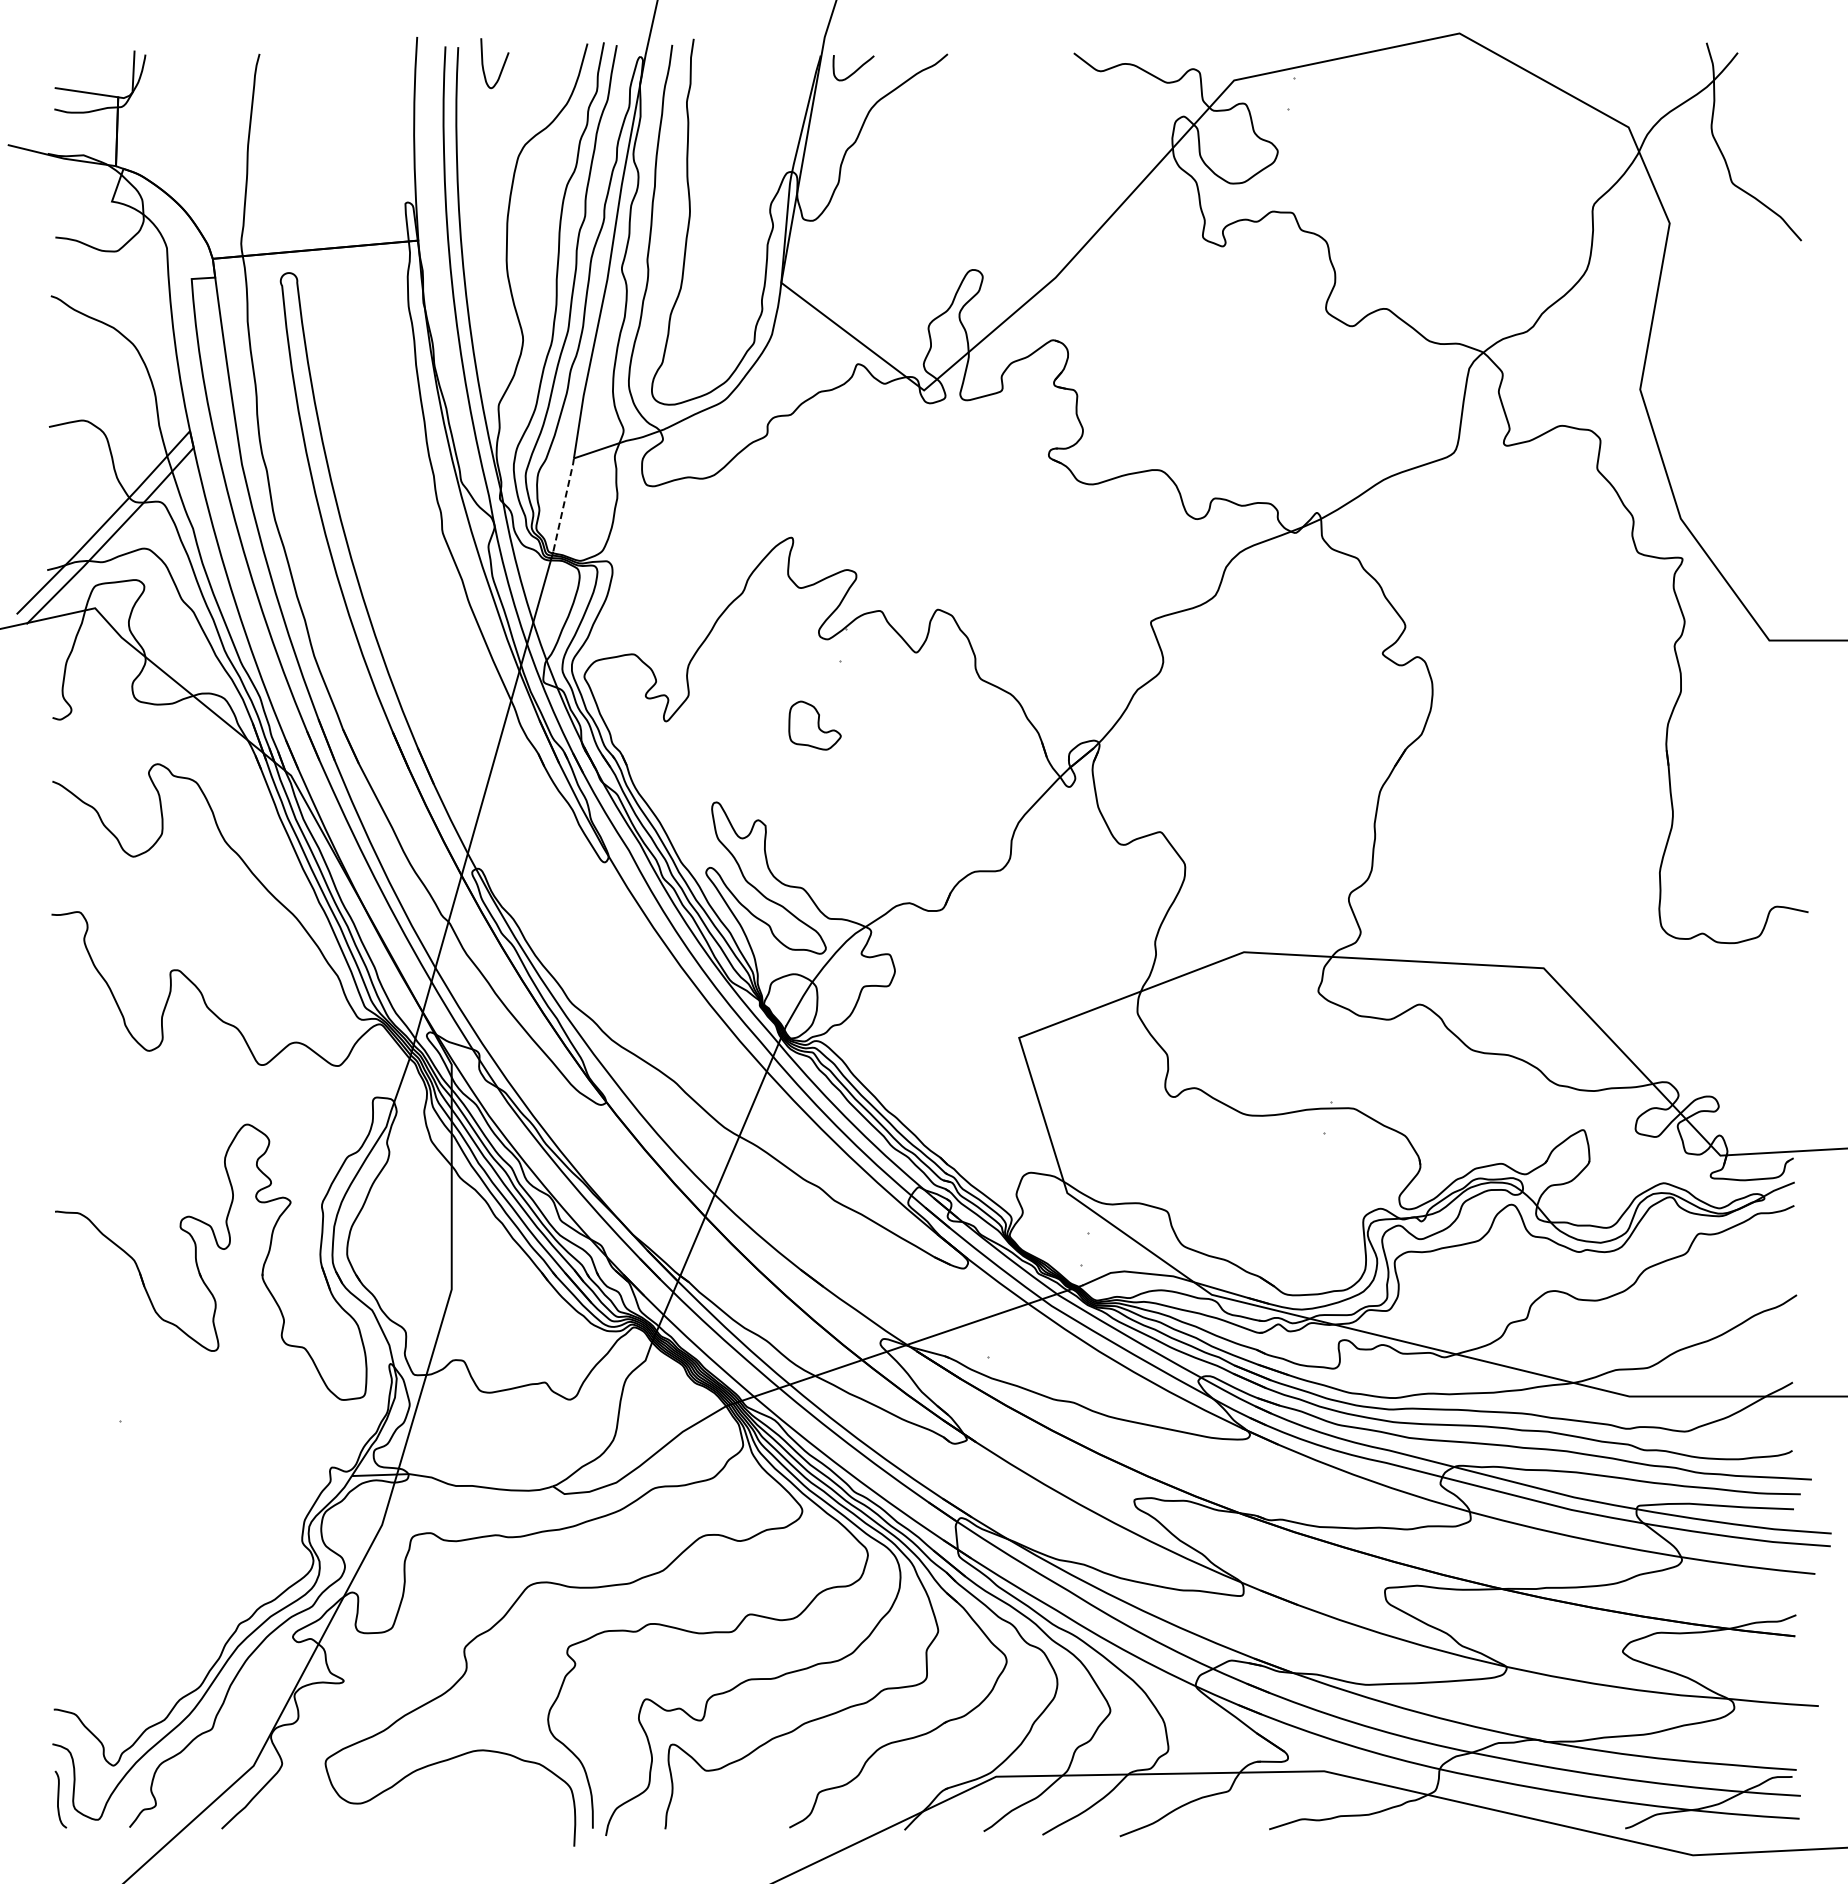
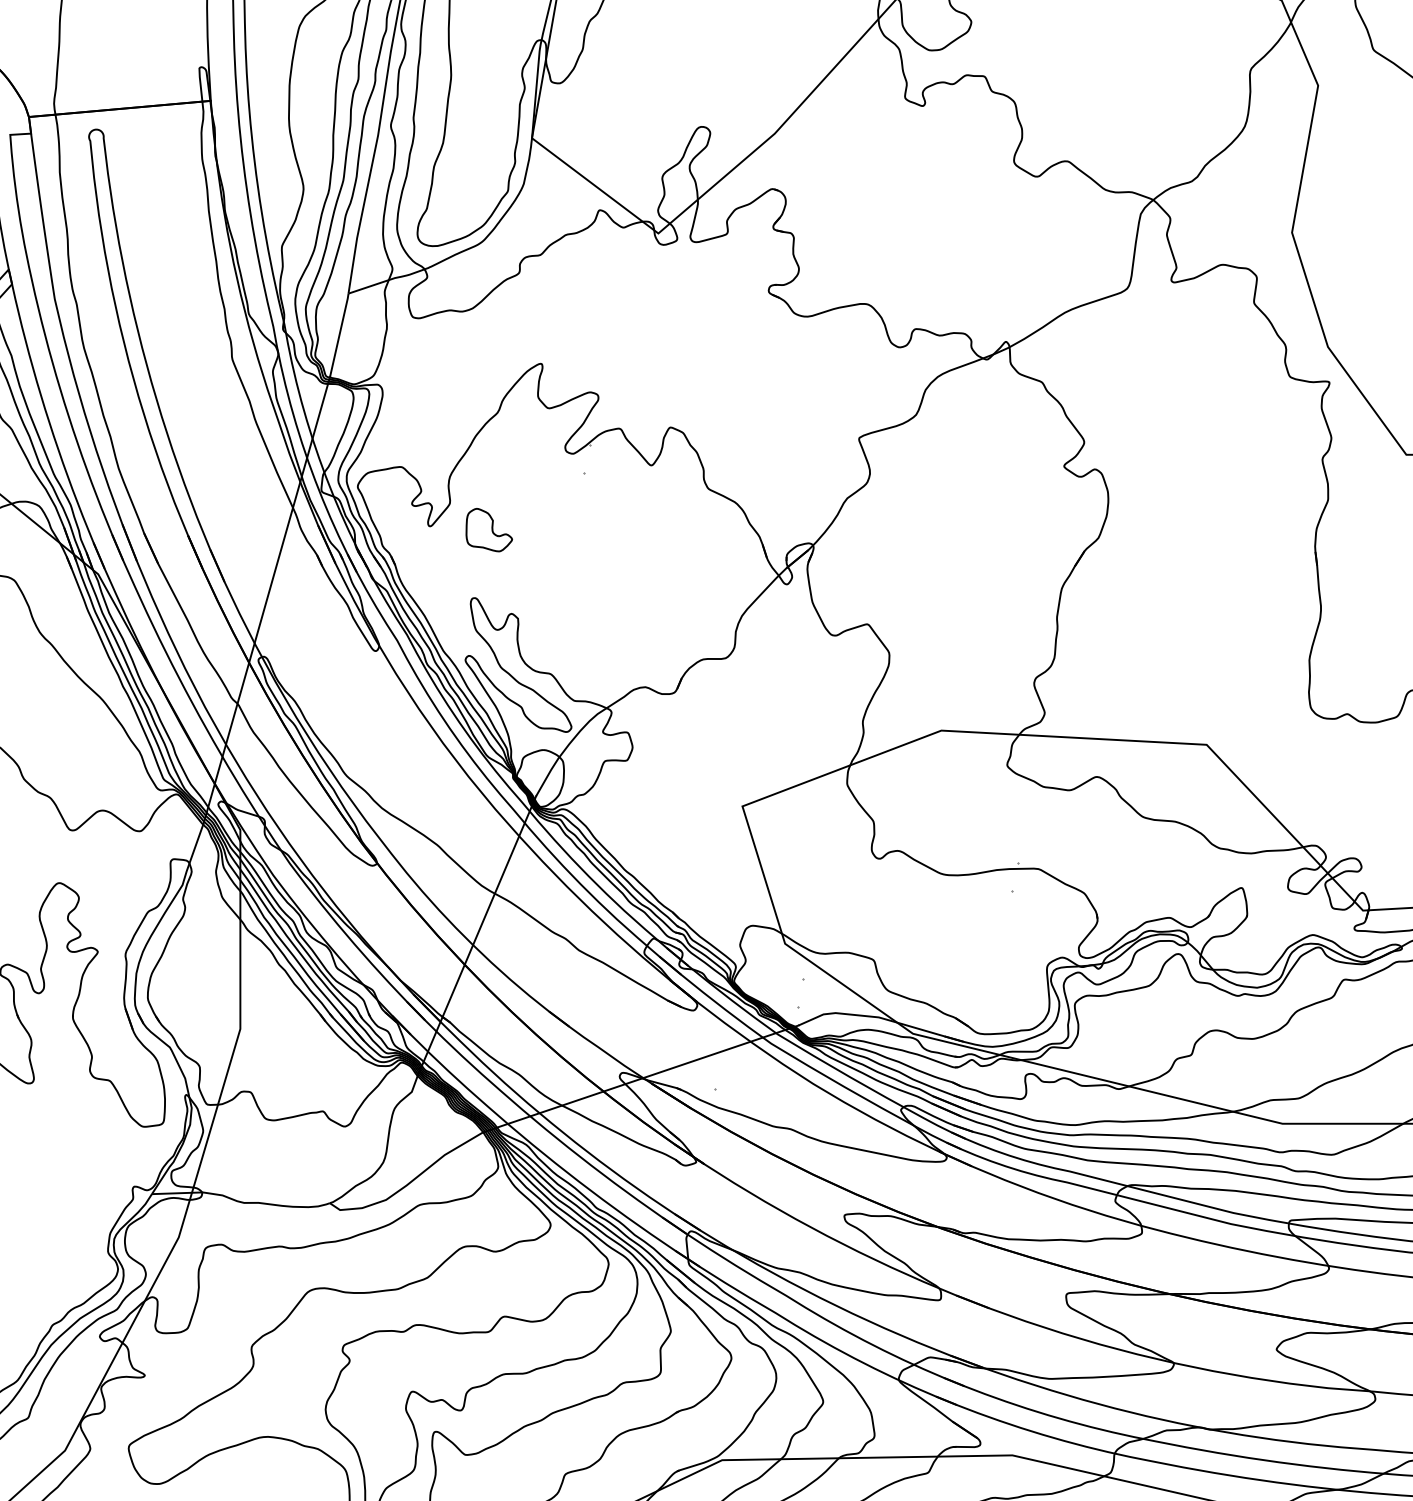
line: (563, 504) -> (339, 334), dashed -> solid
part: (814, 725) -> (488, 529), moved

